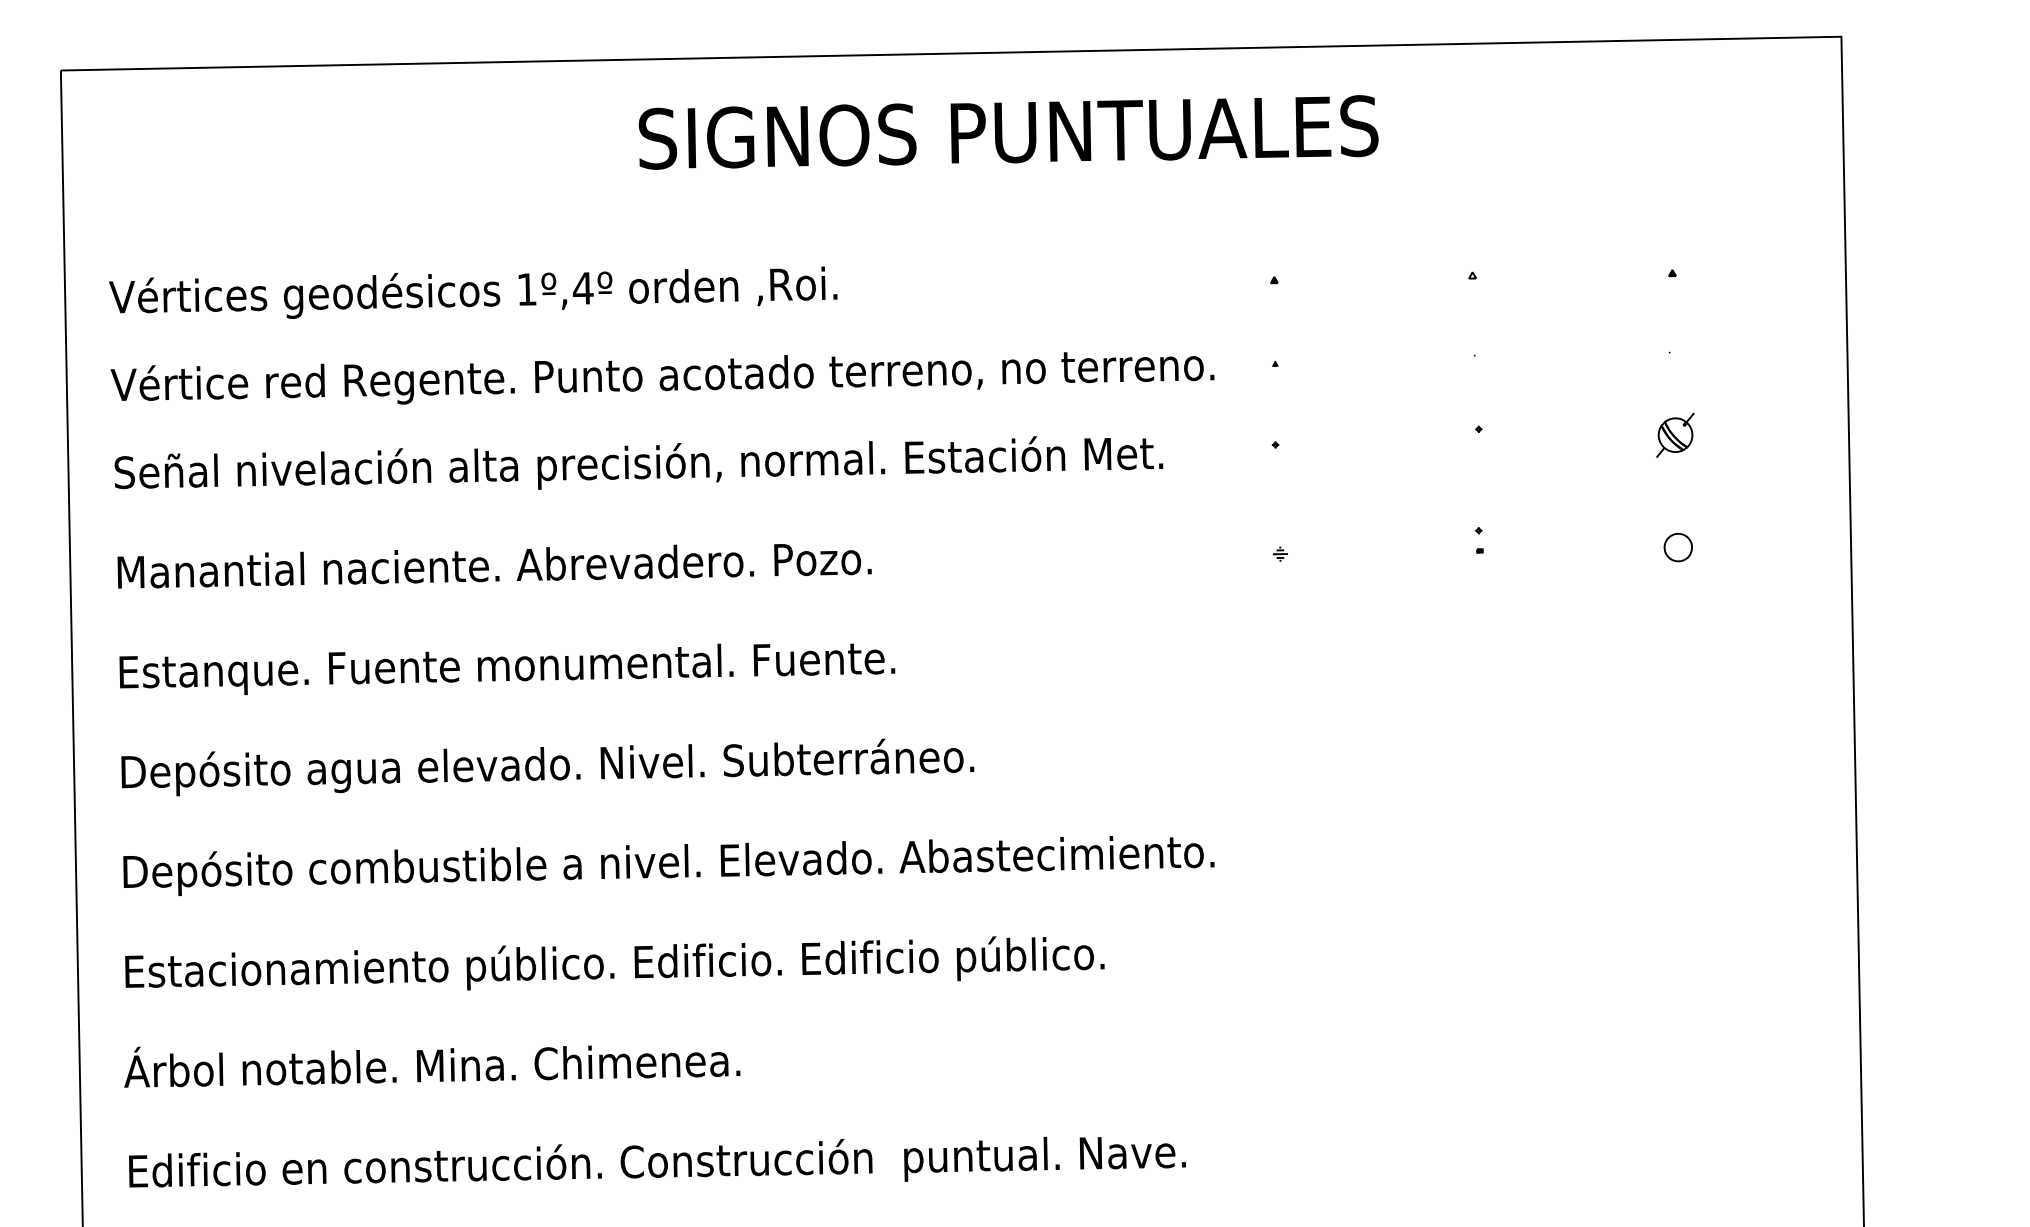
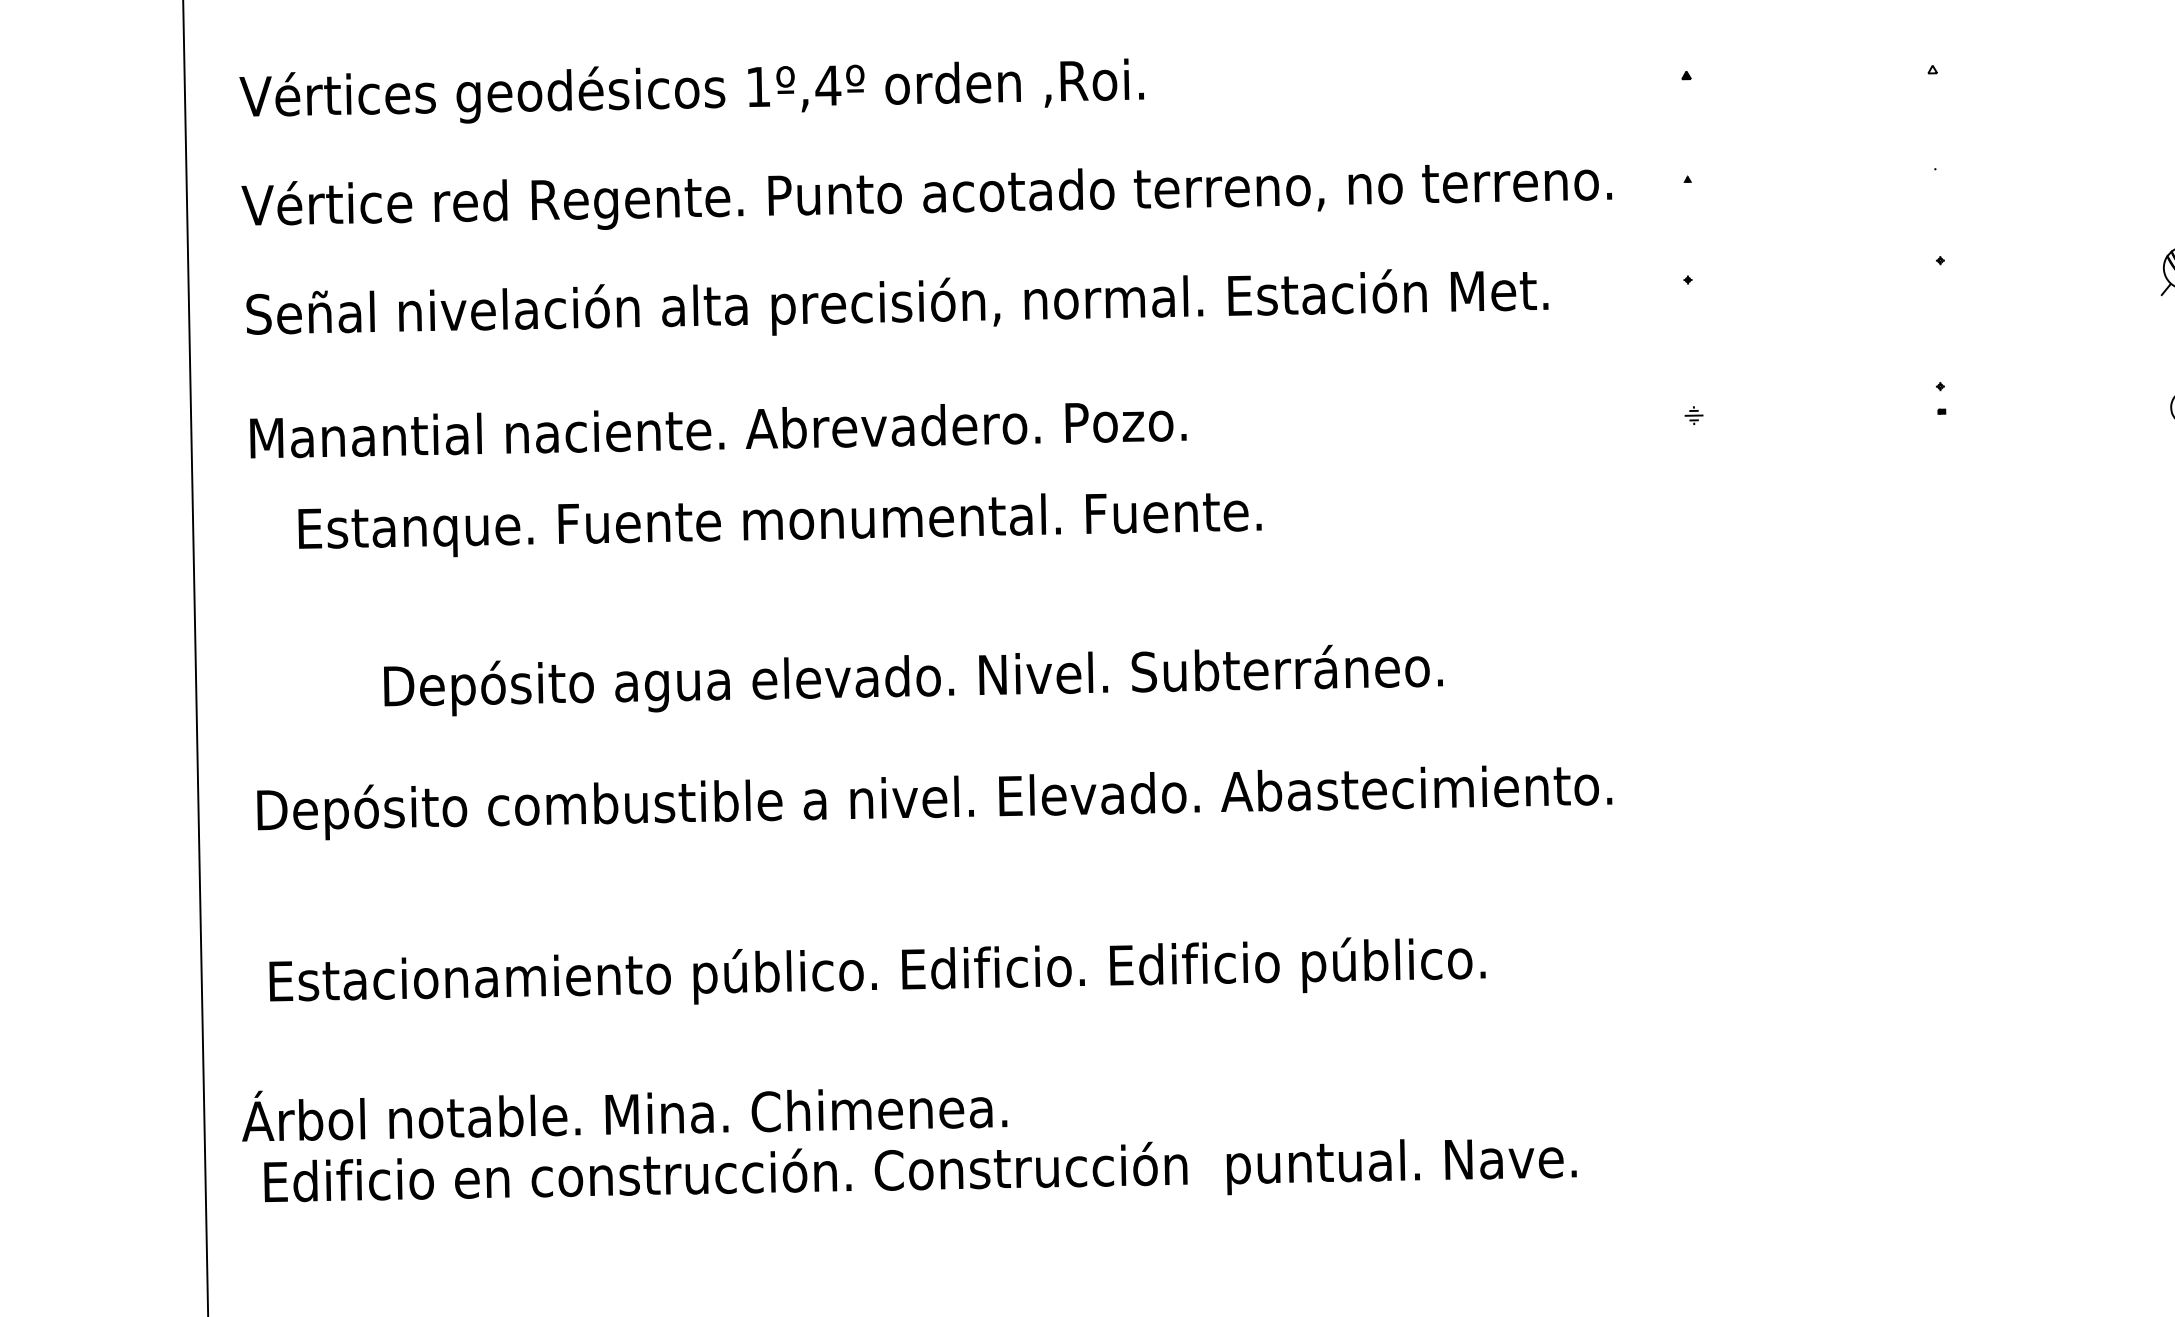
text: (507, 669) -> (780, 525), moved
text: (547, 767) -> (913, 680), moved
text: (614, 963) -> (877, 971), moved
text: (432, 1066) -> (624, 1115), moved

